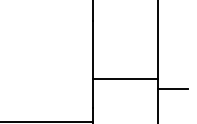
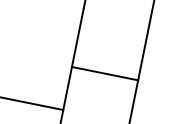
line: (172, 88) -> (150, 92), removed

